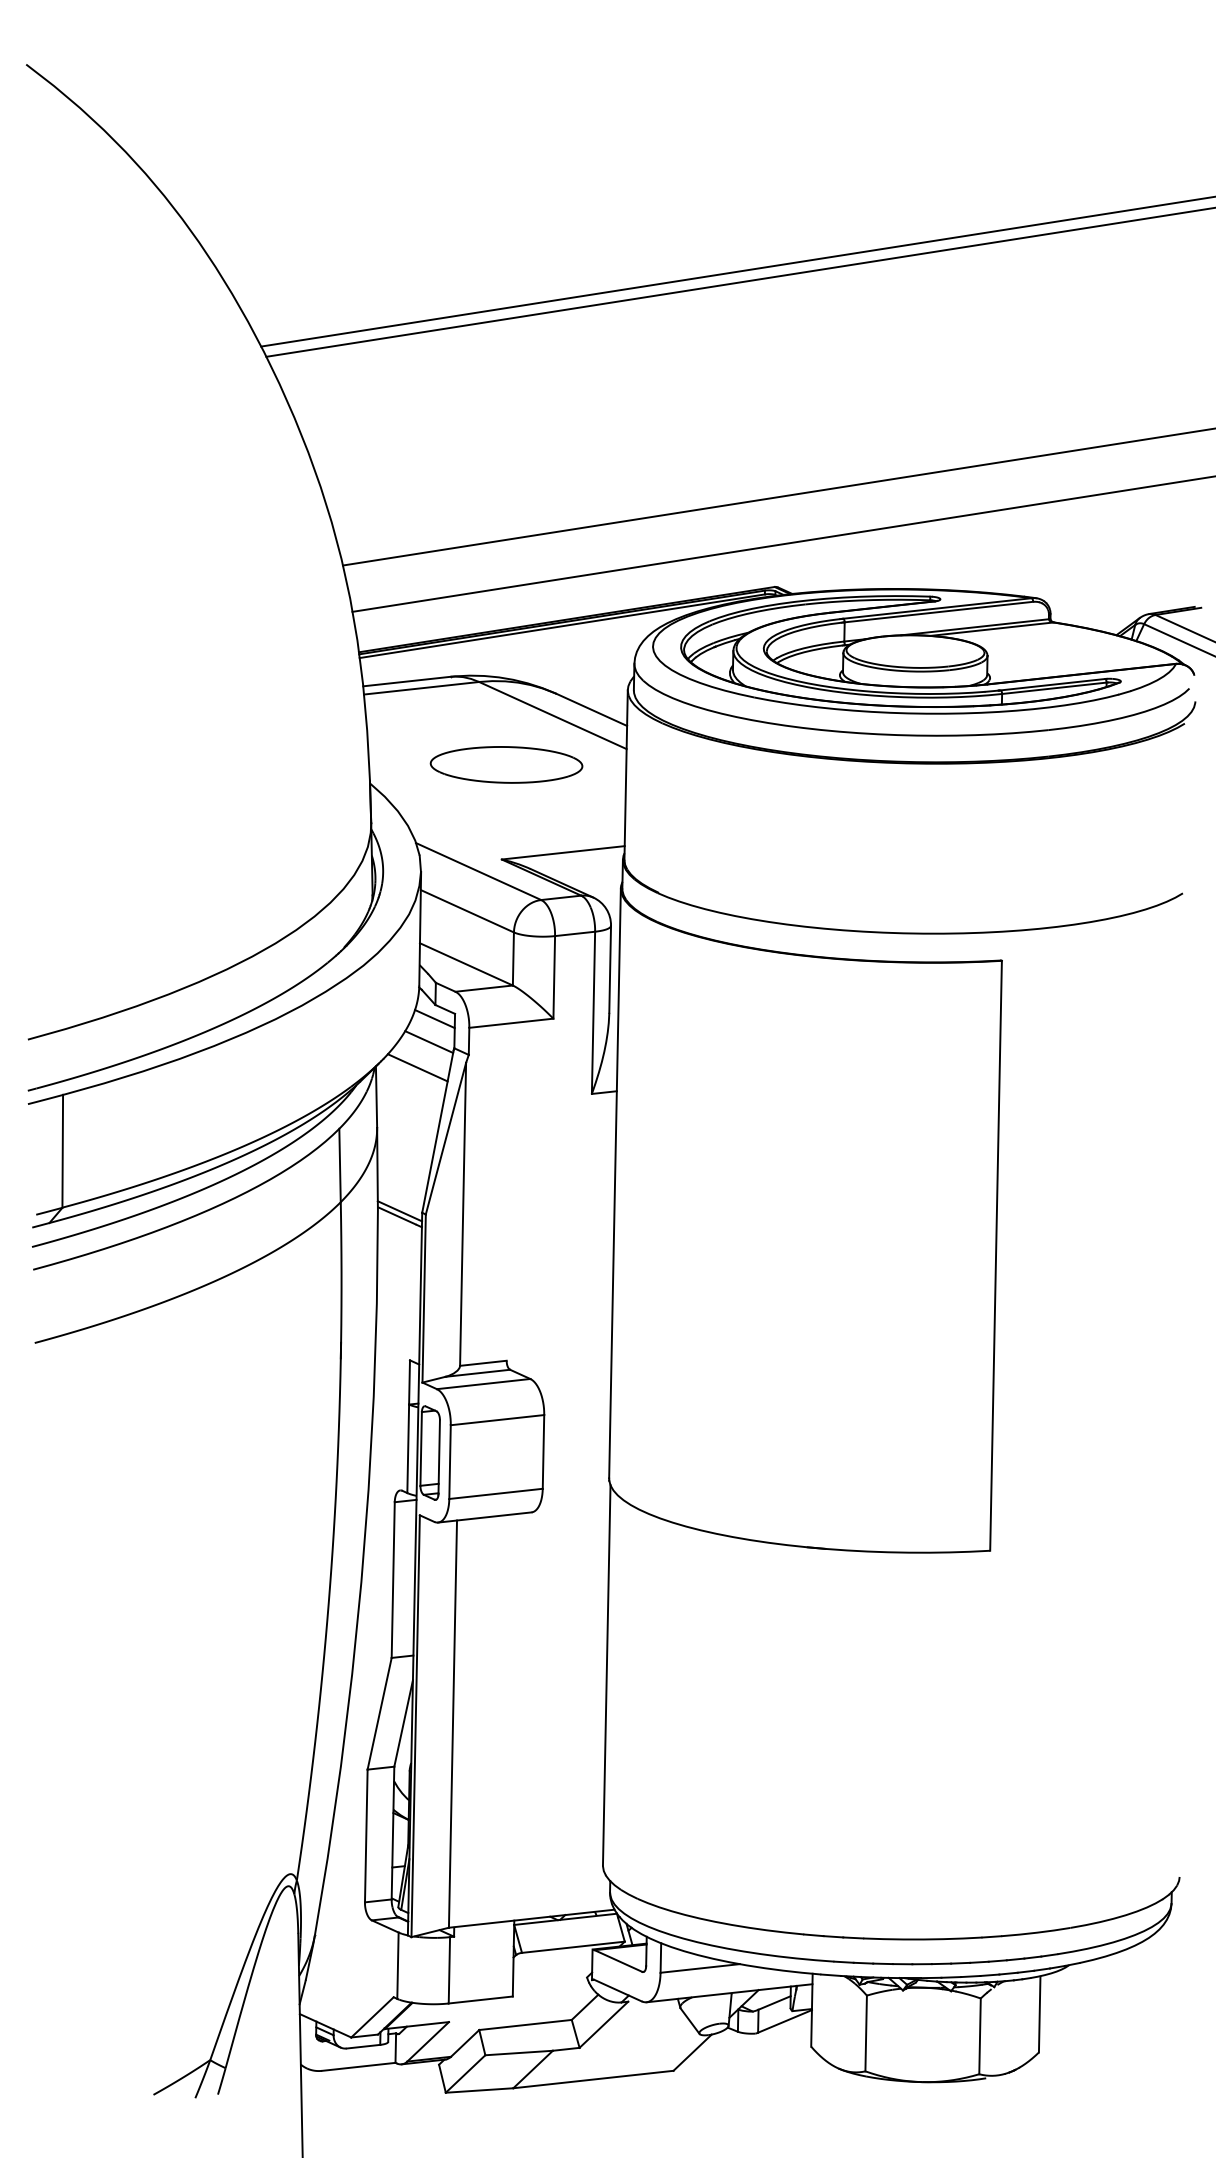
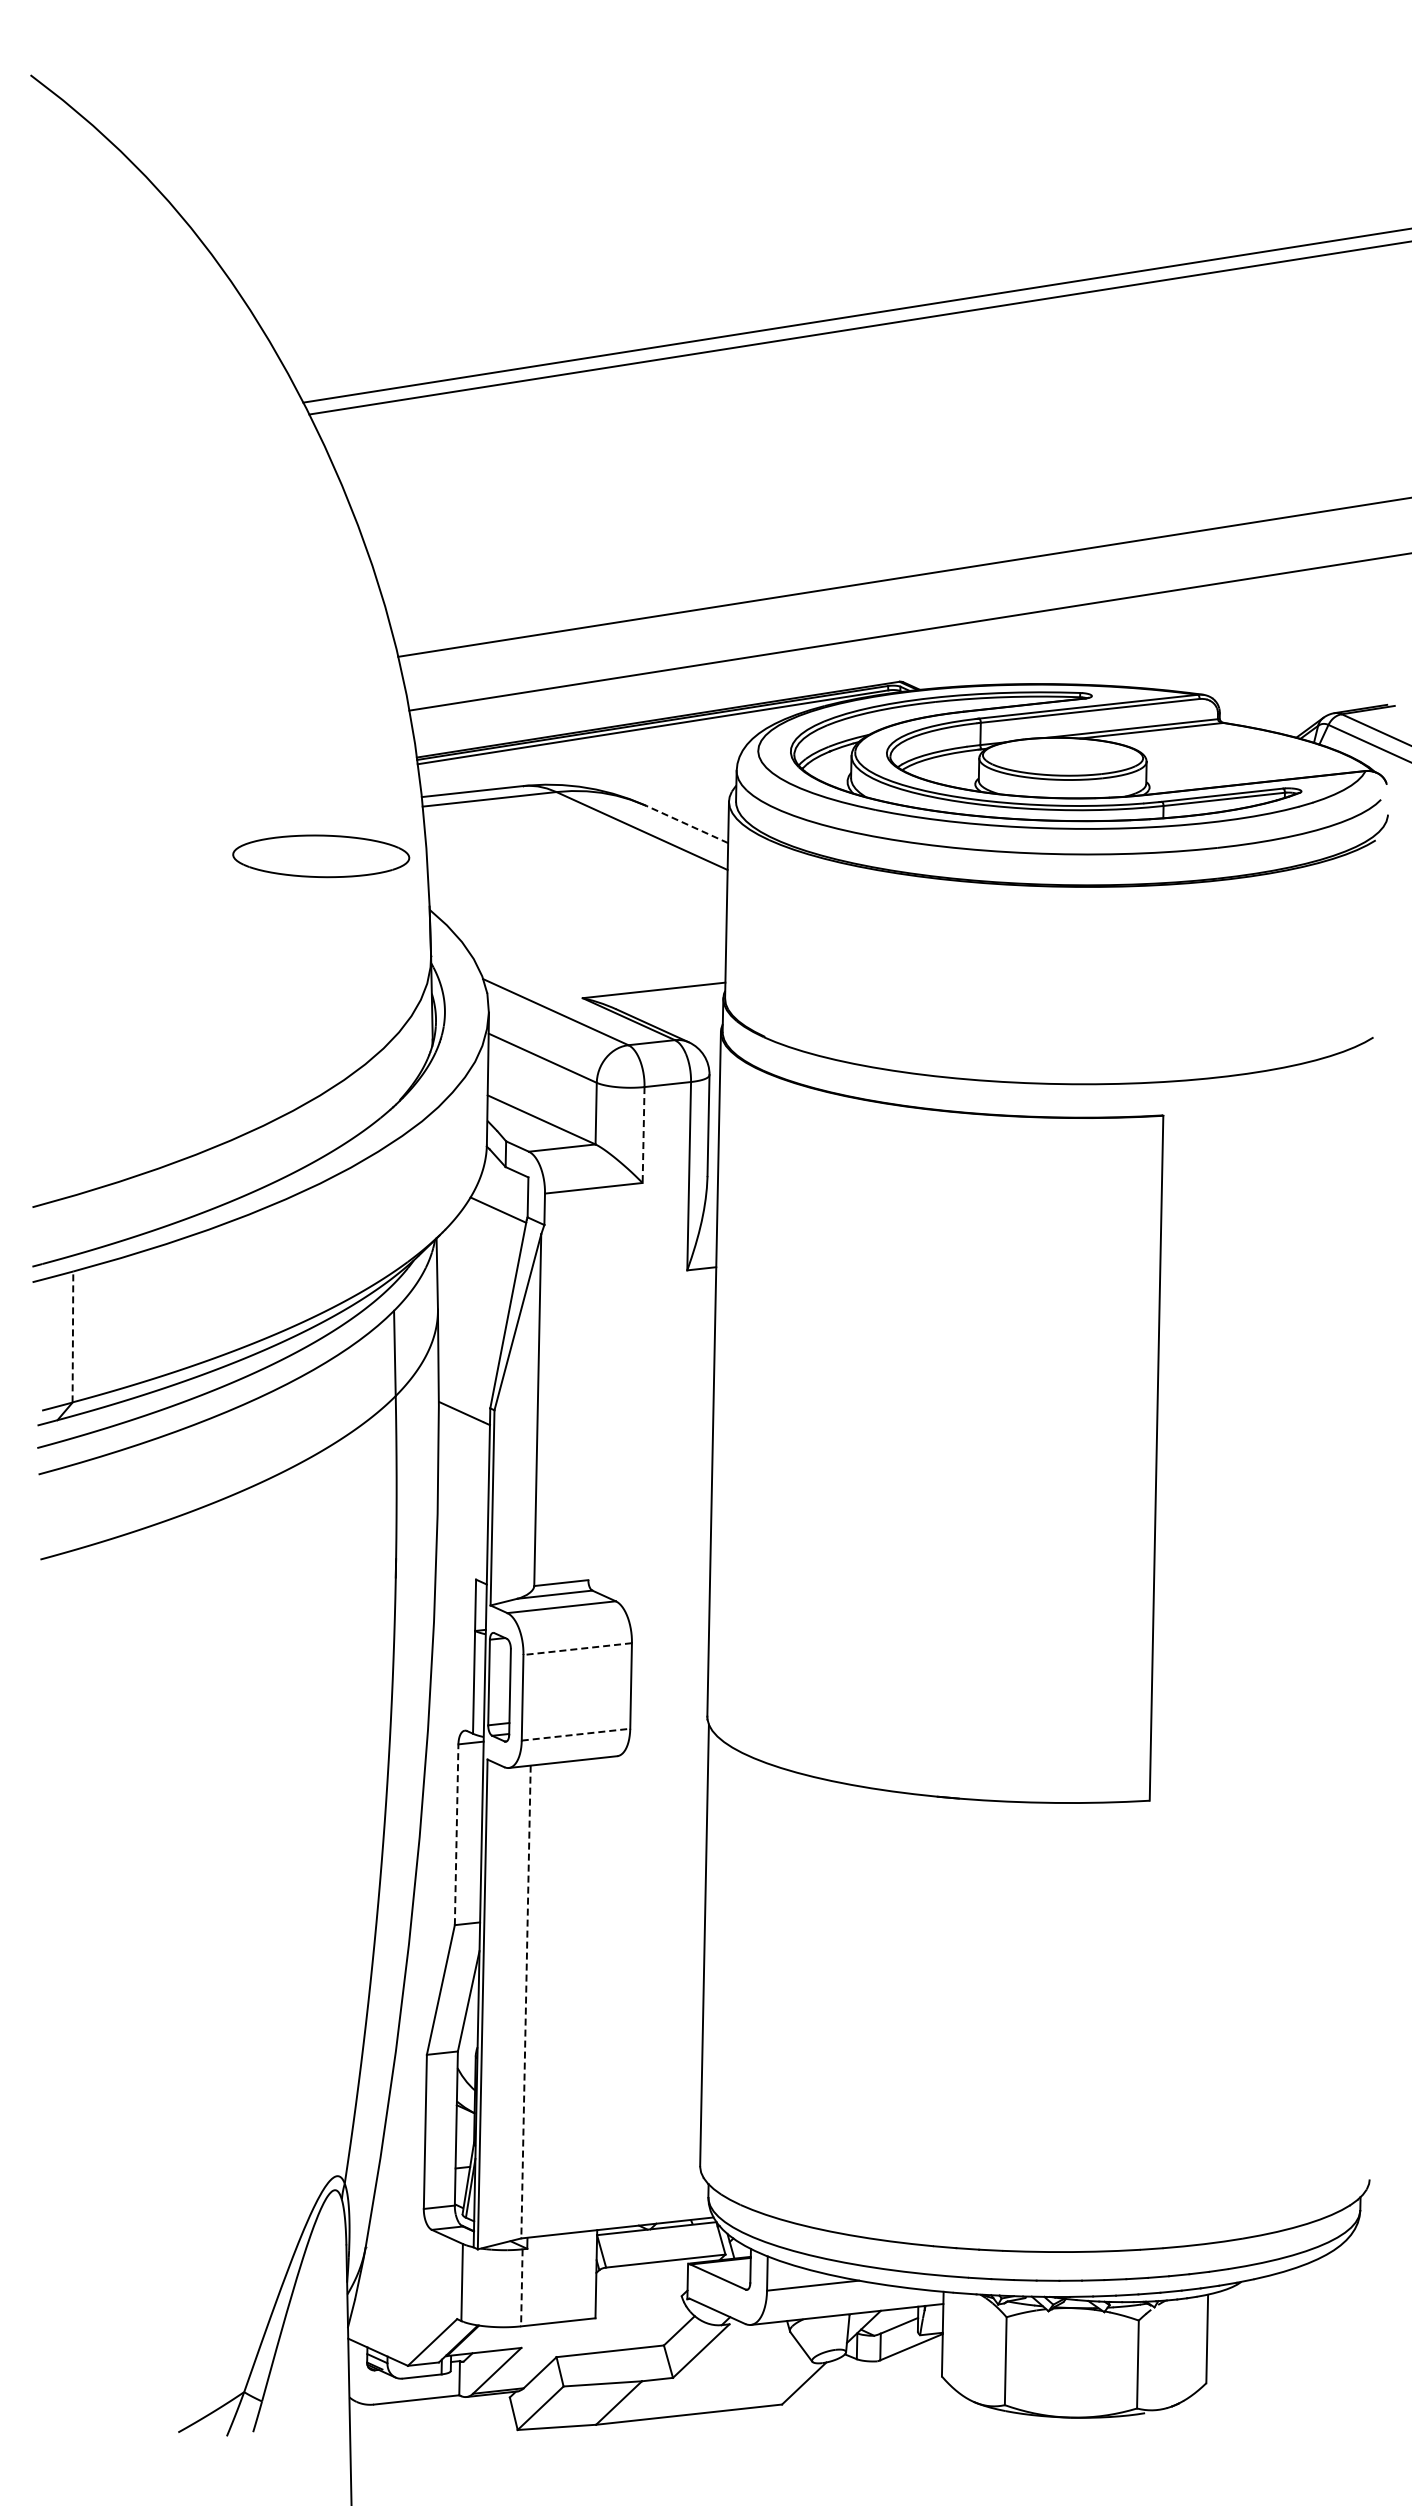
line: (592, 709) -> (687, 824), solid -> dashed
part: (506, 765) -> (321, 856), moved
line: (554, 977) -> (643, 1135), solid -> dashed
line: (434, 1018) -> (504, 1182), removed
line: (417, 1067) -> (484, 1239), removed
line: (62, 1150) -> (72, 1336), solid -> dashed
line: (399, 1211) -> (464, 1406), removed
line: (497, 1420) -> (577, 1649), solid -> dashed
line: (496, 1493) -> (576, 1734), solid -> dashed
line: (393, 1579) -> (456, 1834), solid -> dashed
line: (453, 1724) -> (526, 2002), solid -> dashed
line: (449, 1970) -> (521, 2287), solid -> dashed

